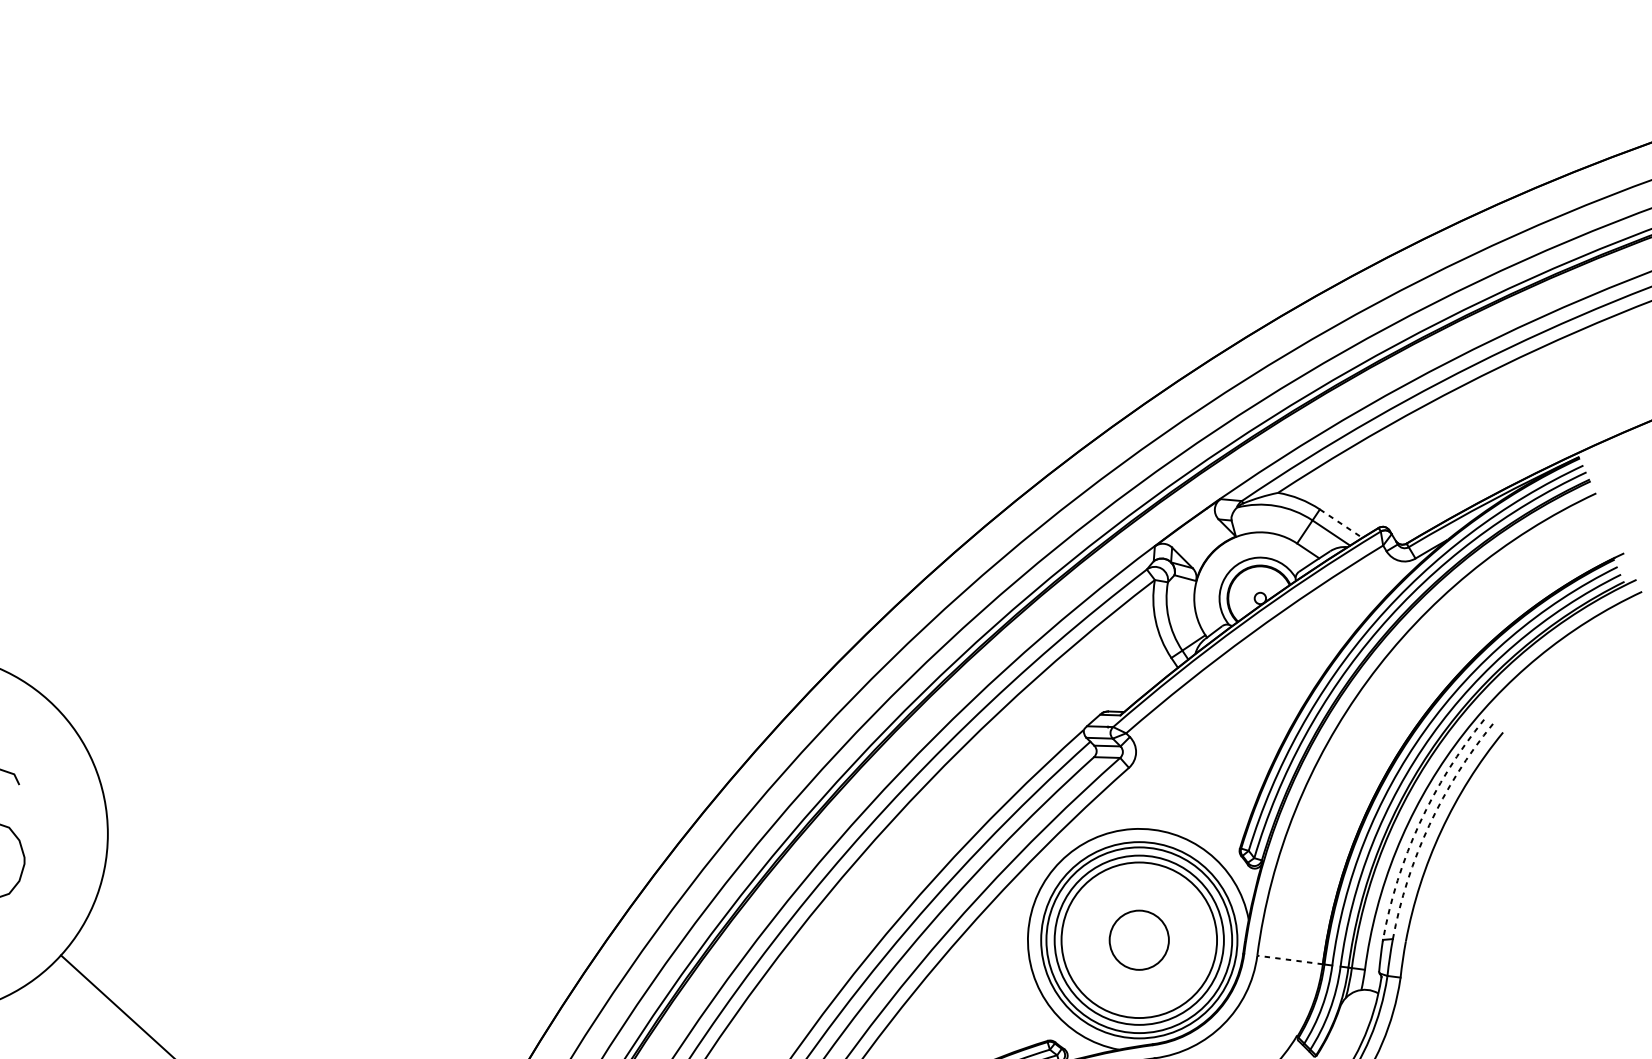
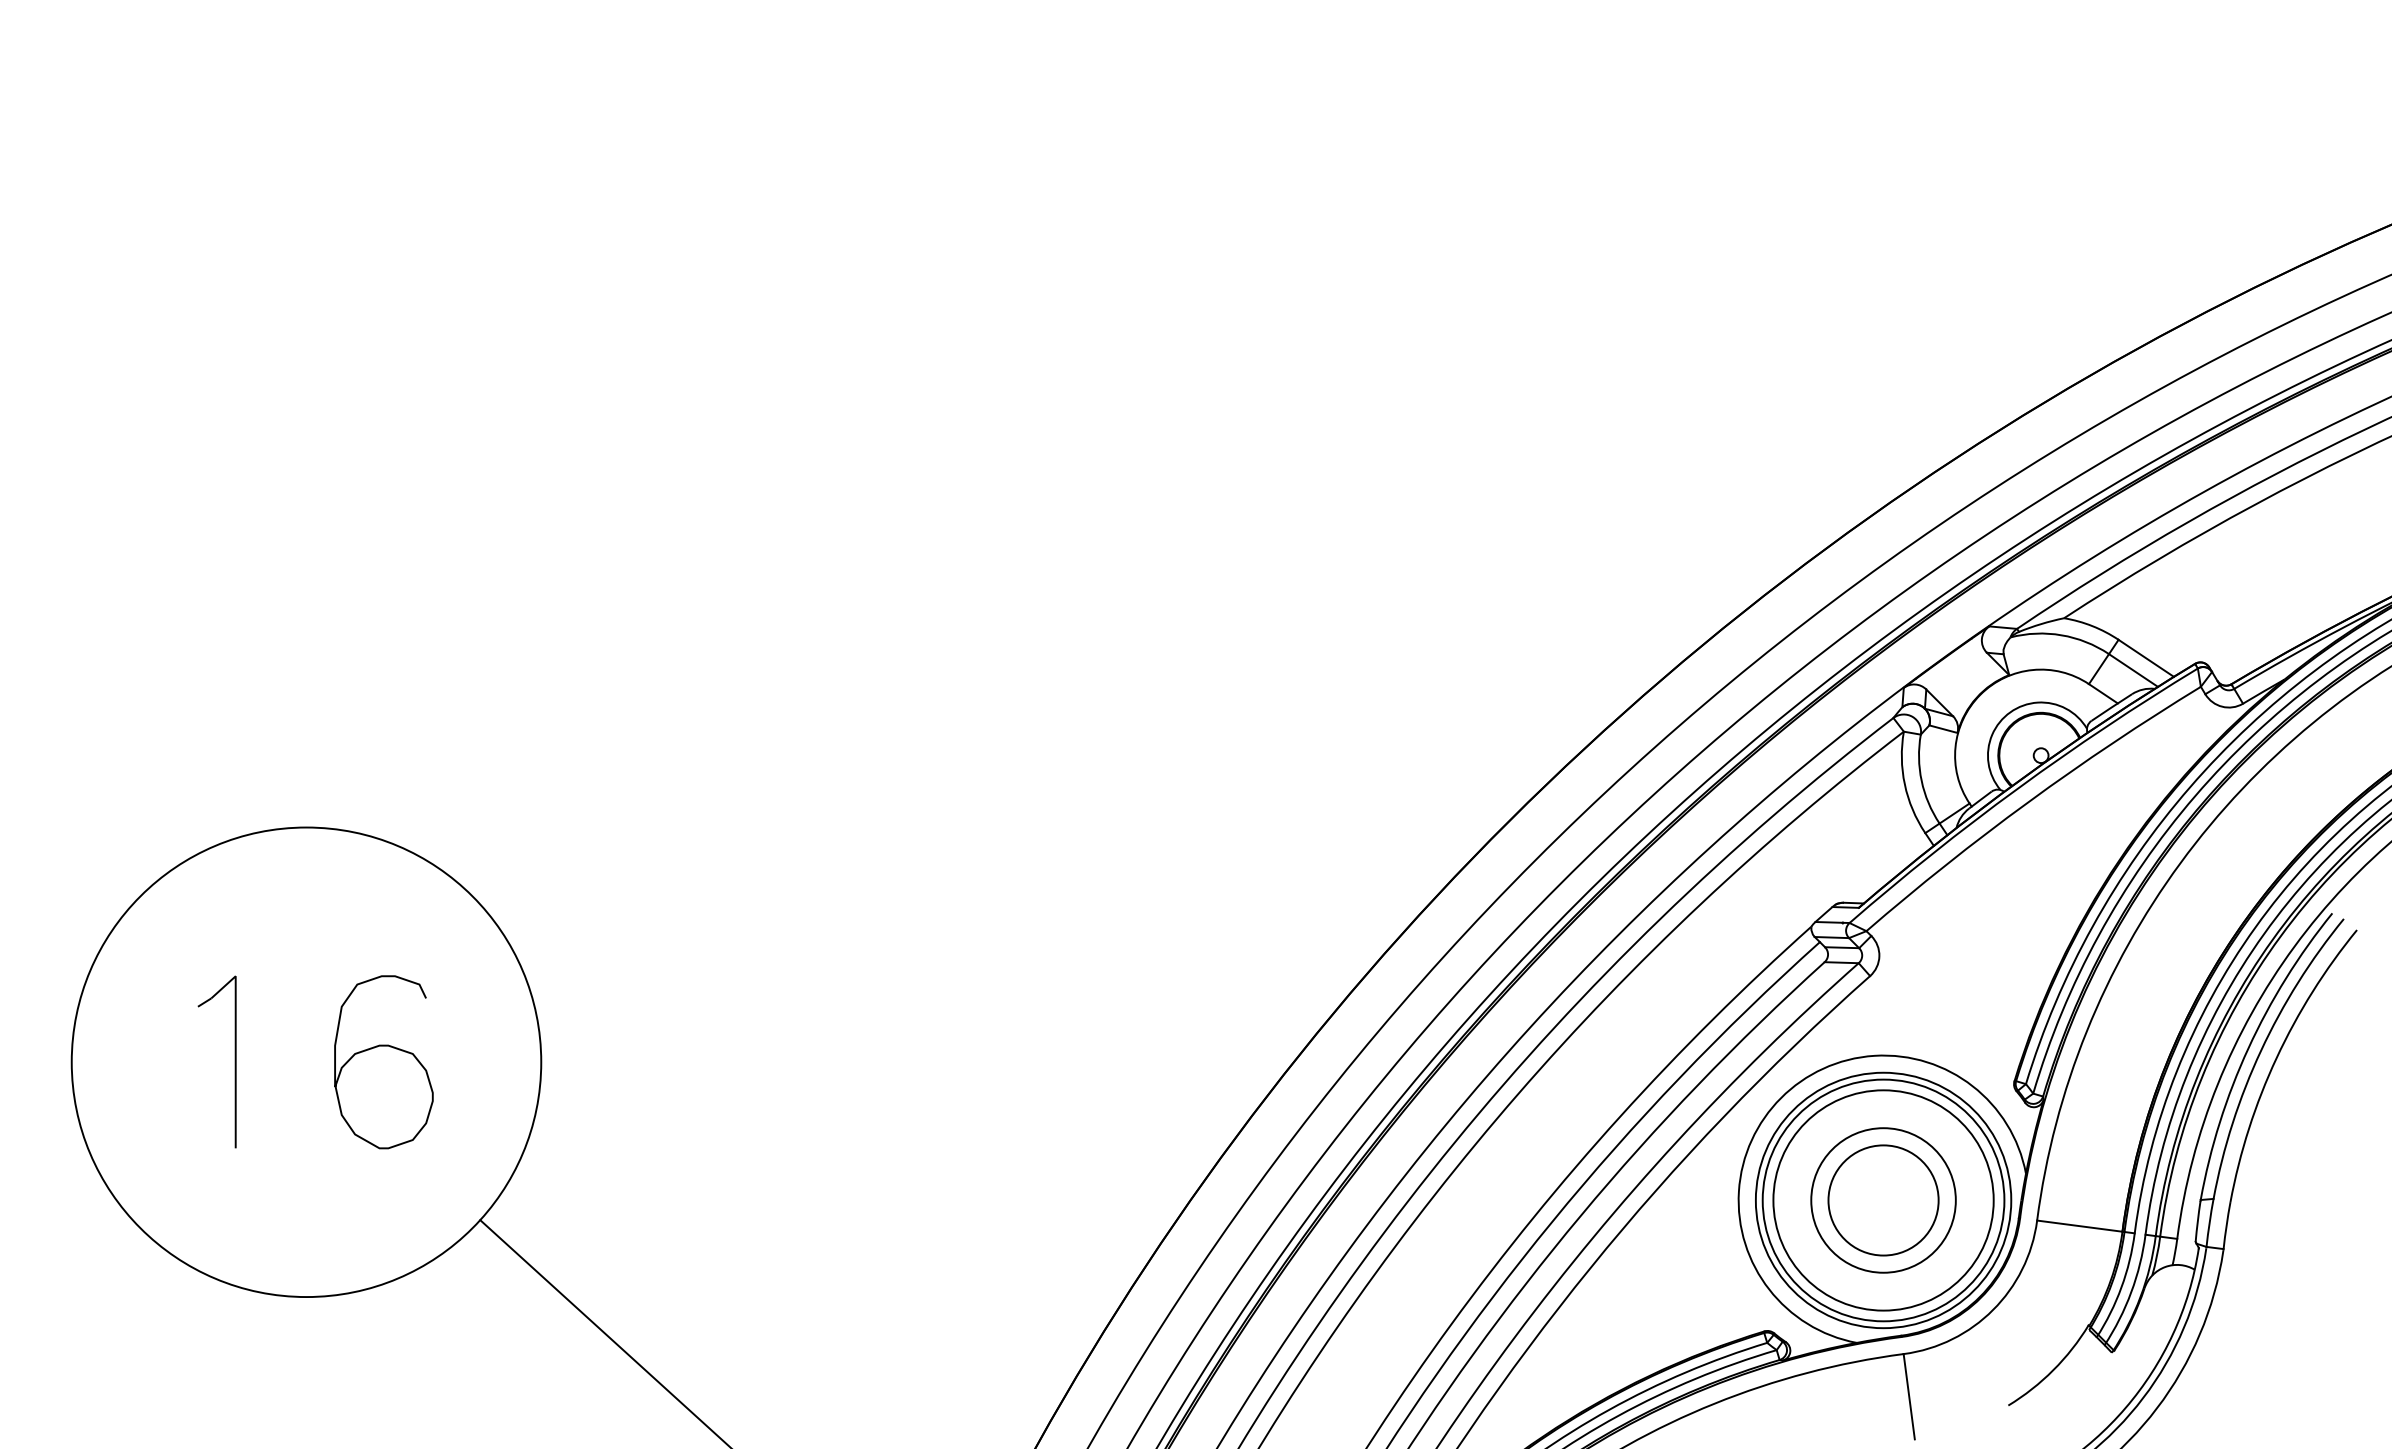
line: (1341, 523) -> (2146, 658), dashed -> solid
arc: (1419, 823) -> (2248, 1048), dashed -> solid
arc: (1429, 825) -> (2261, 1050), dashed -> solid
circle: (1139, 940) -> (1883, 1200), size x0.71
circle: (1139, 940) -> (1883, 1200), size x1.43
line: (1289, 960) -> (2079, 1226), dashed -> solid

